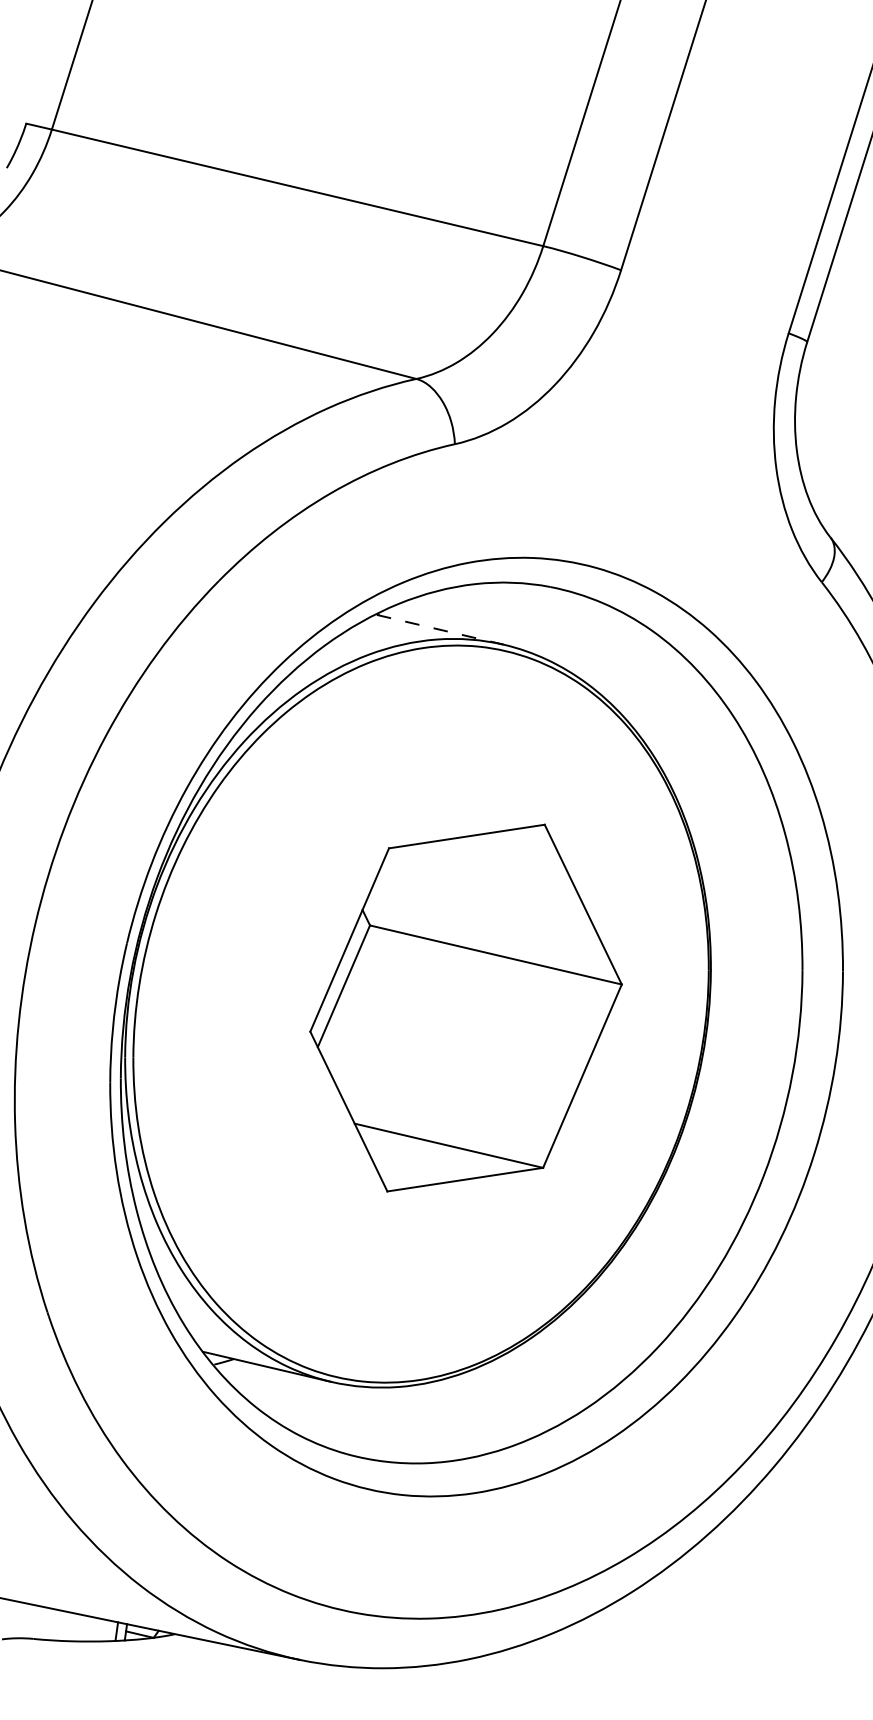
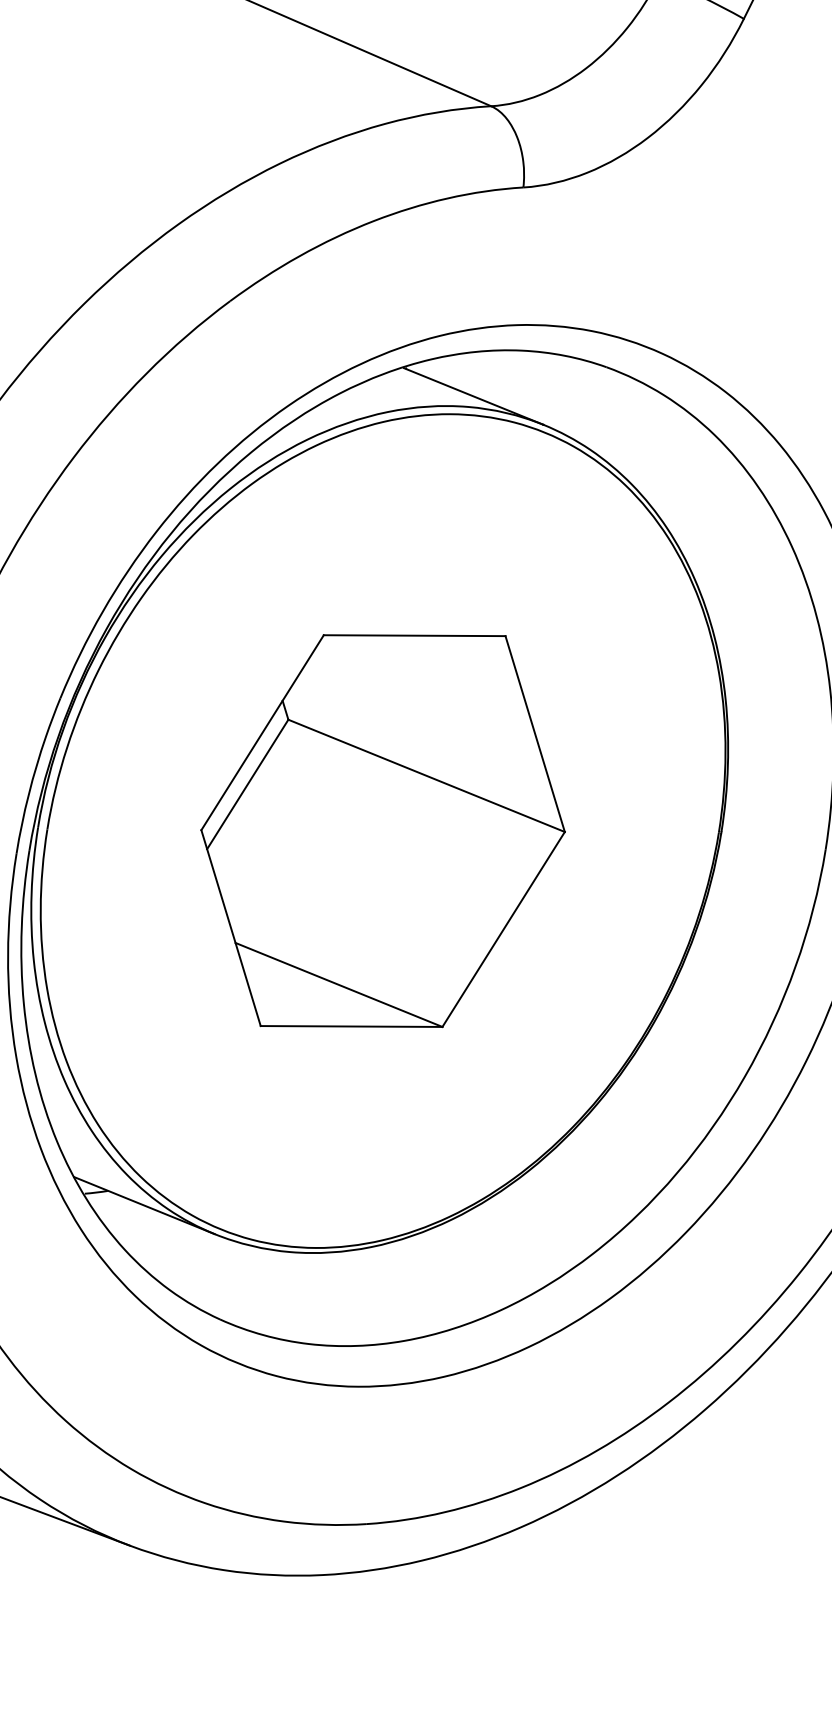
line: (440, 629) -> (473, 396), dashed -> solid
part: (465, 1007) -> (382, 830), moved

